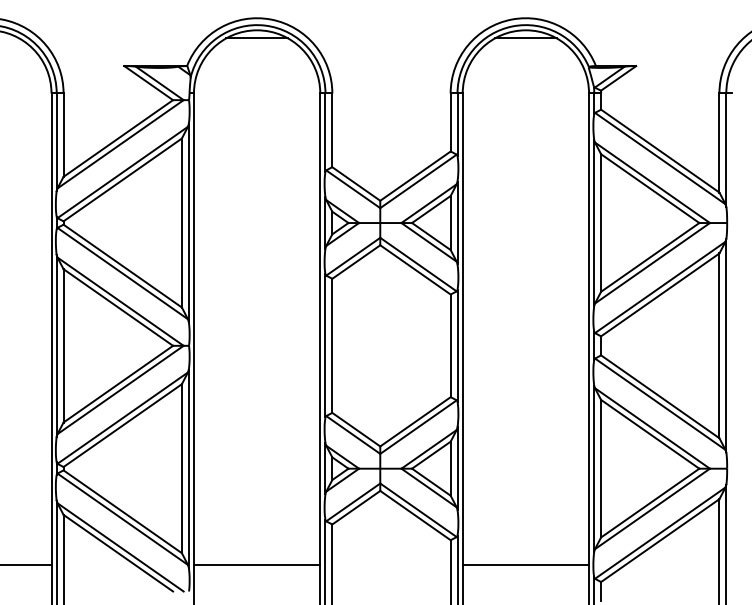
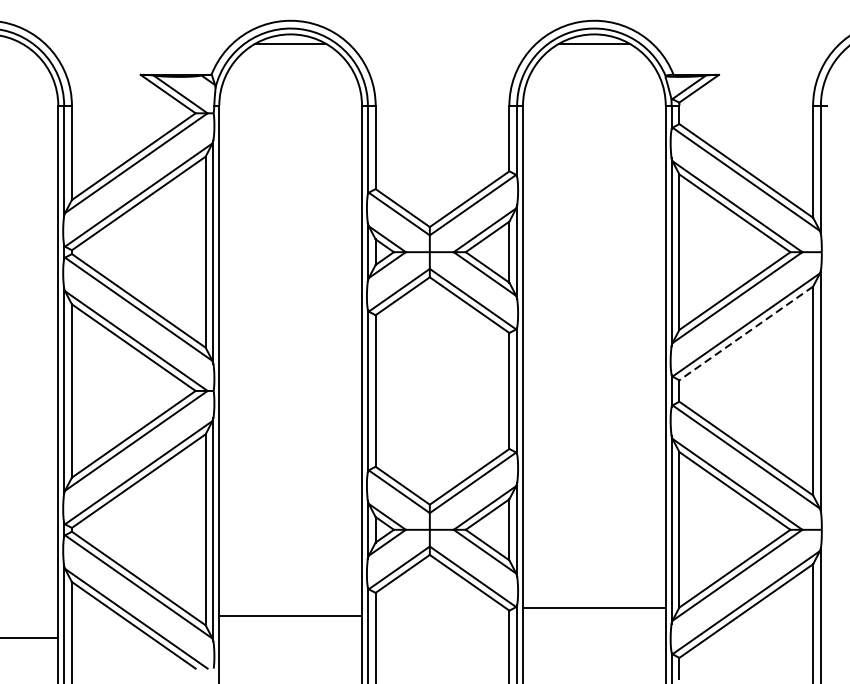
line: (659, 295) -> (745, 334), solid -> dashed
line: (256, 564) -> (289, 615), moved
line: (525, 564) -> (593, 607), moved

